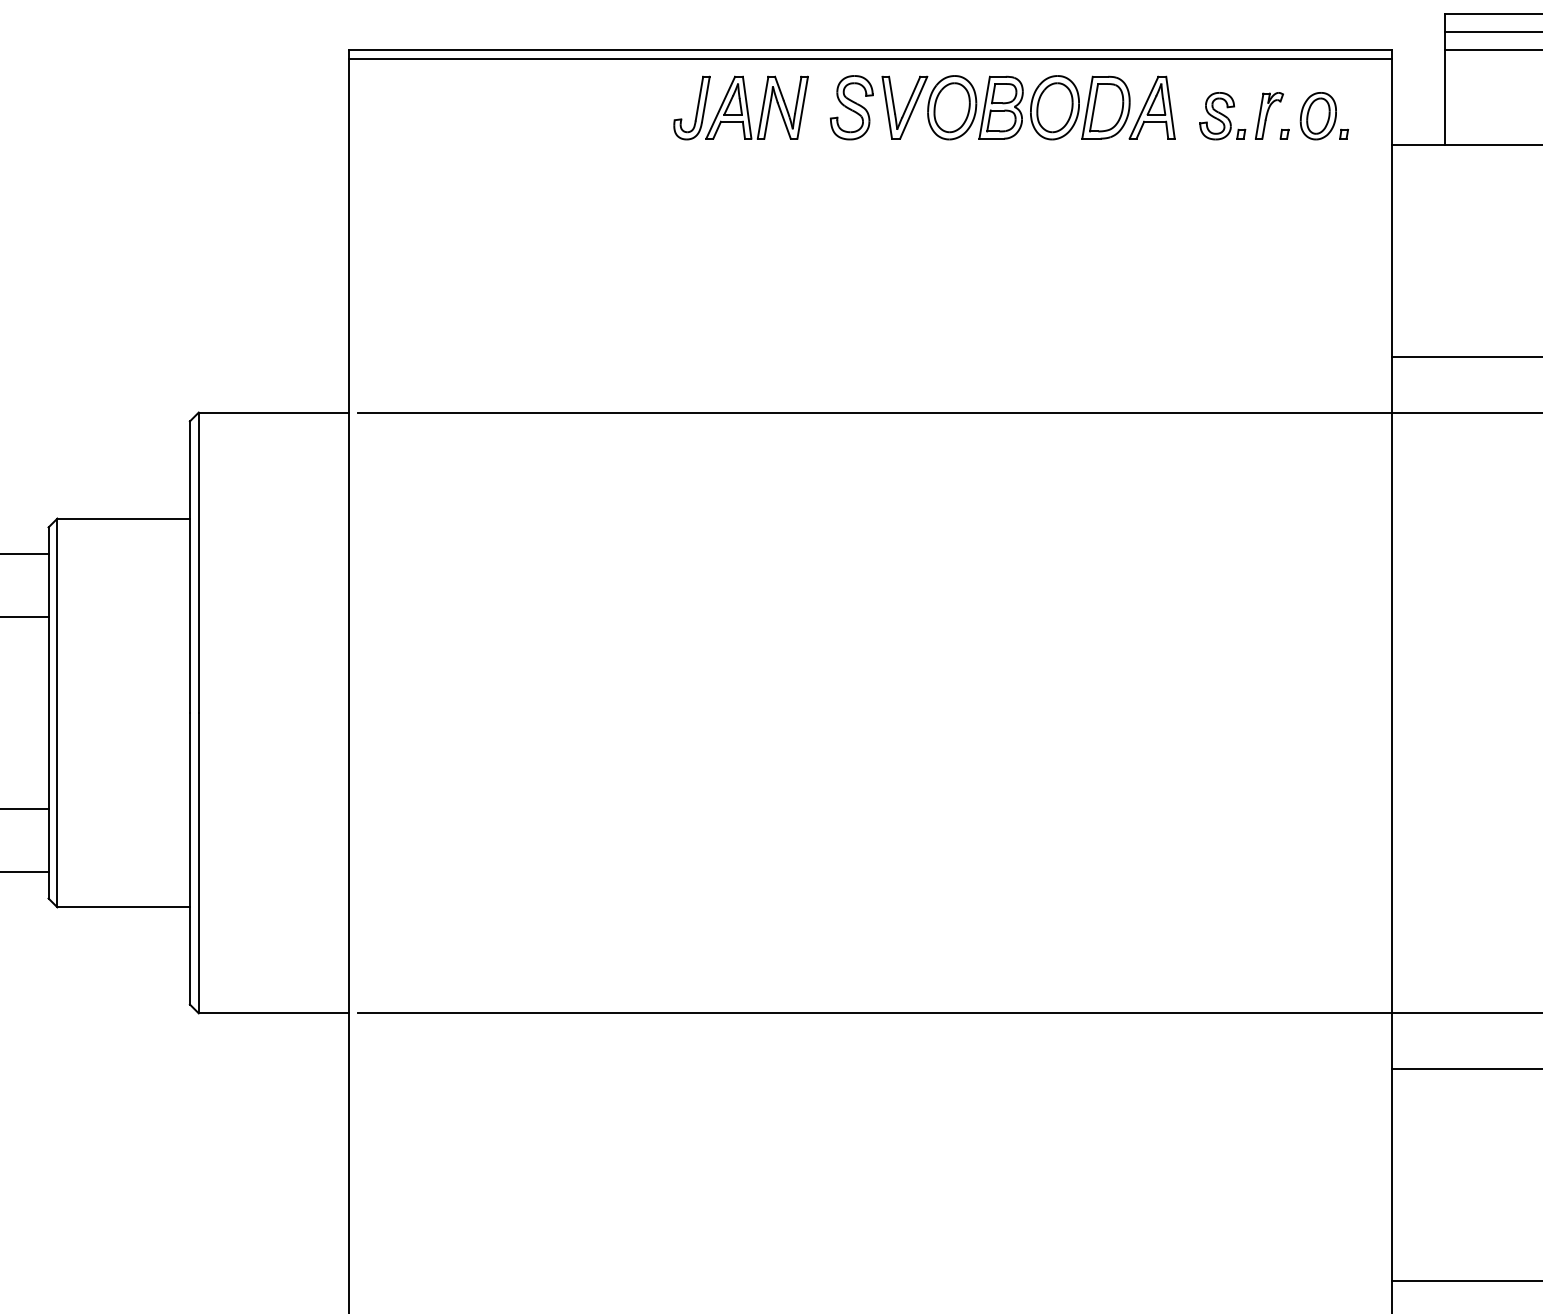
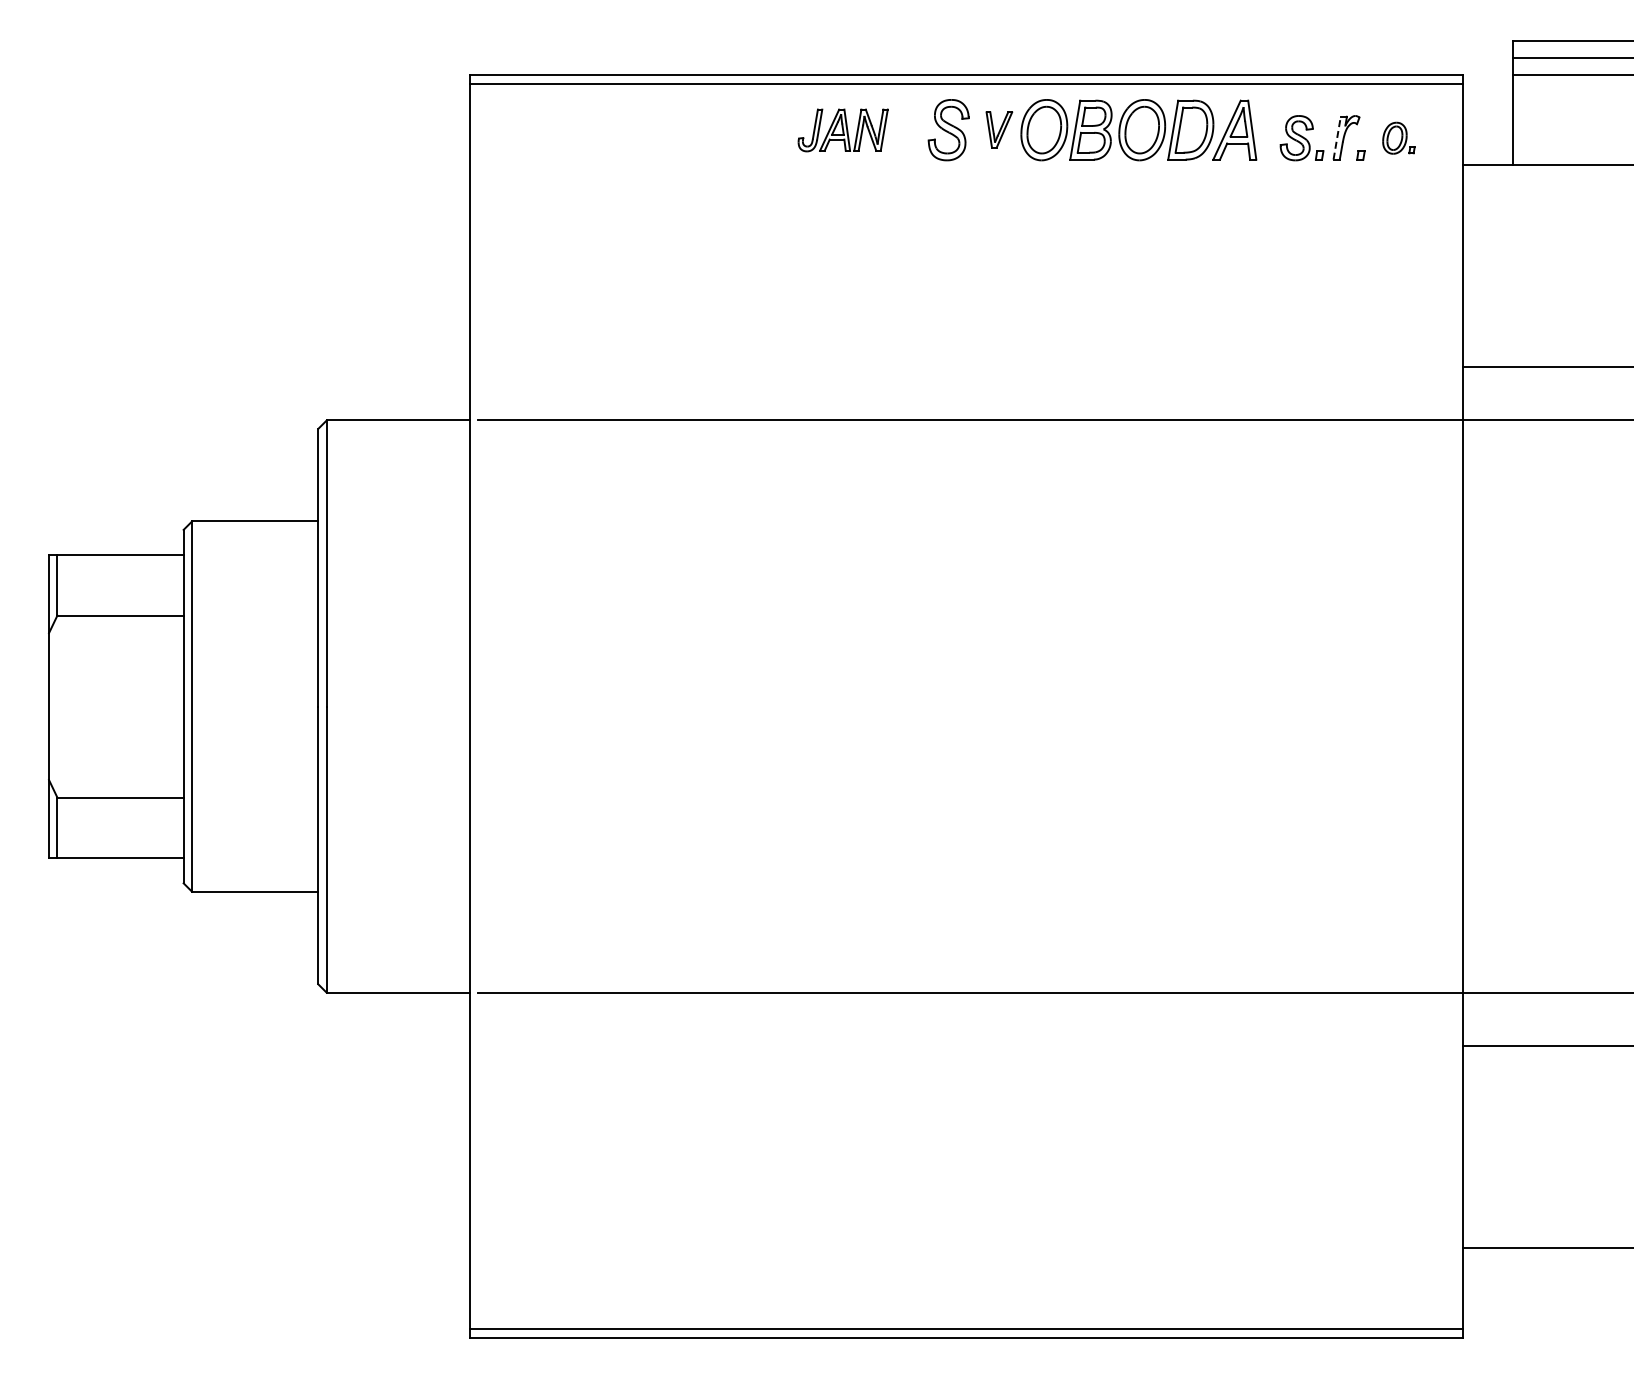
part: (905, 107) -> (999, 129), size x0.6
part: (740, 108) -> (842, 130), size x0.7
line: (1259, 116) -> (1337, 138), solid -> dashed
part: (1324, 116) -> (1398, 138), size x0.7

